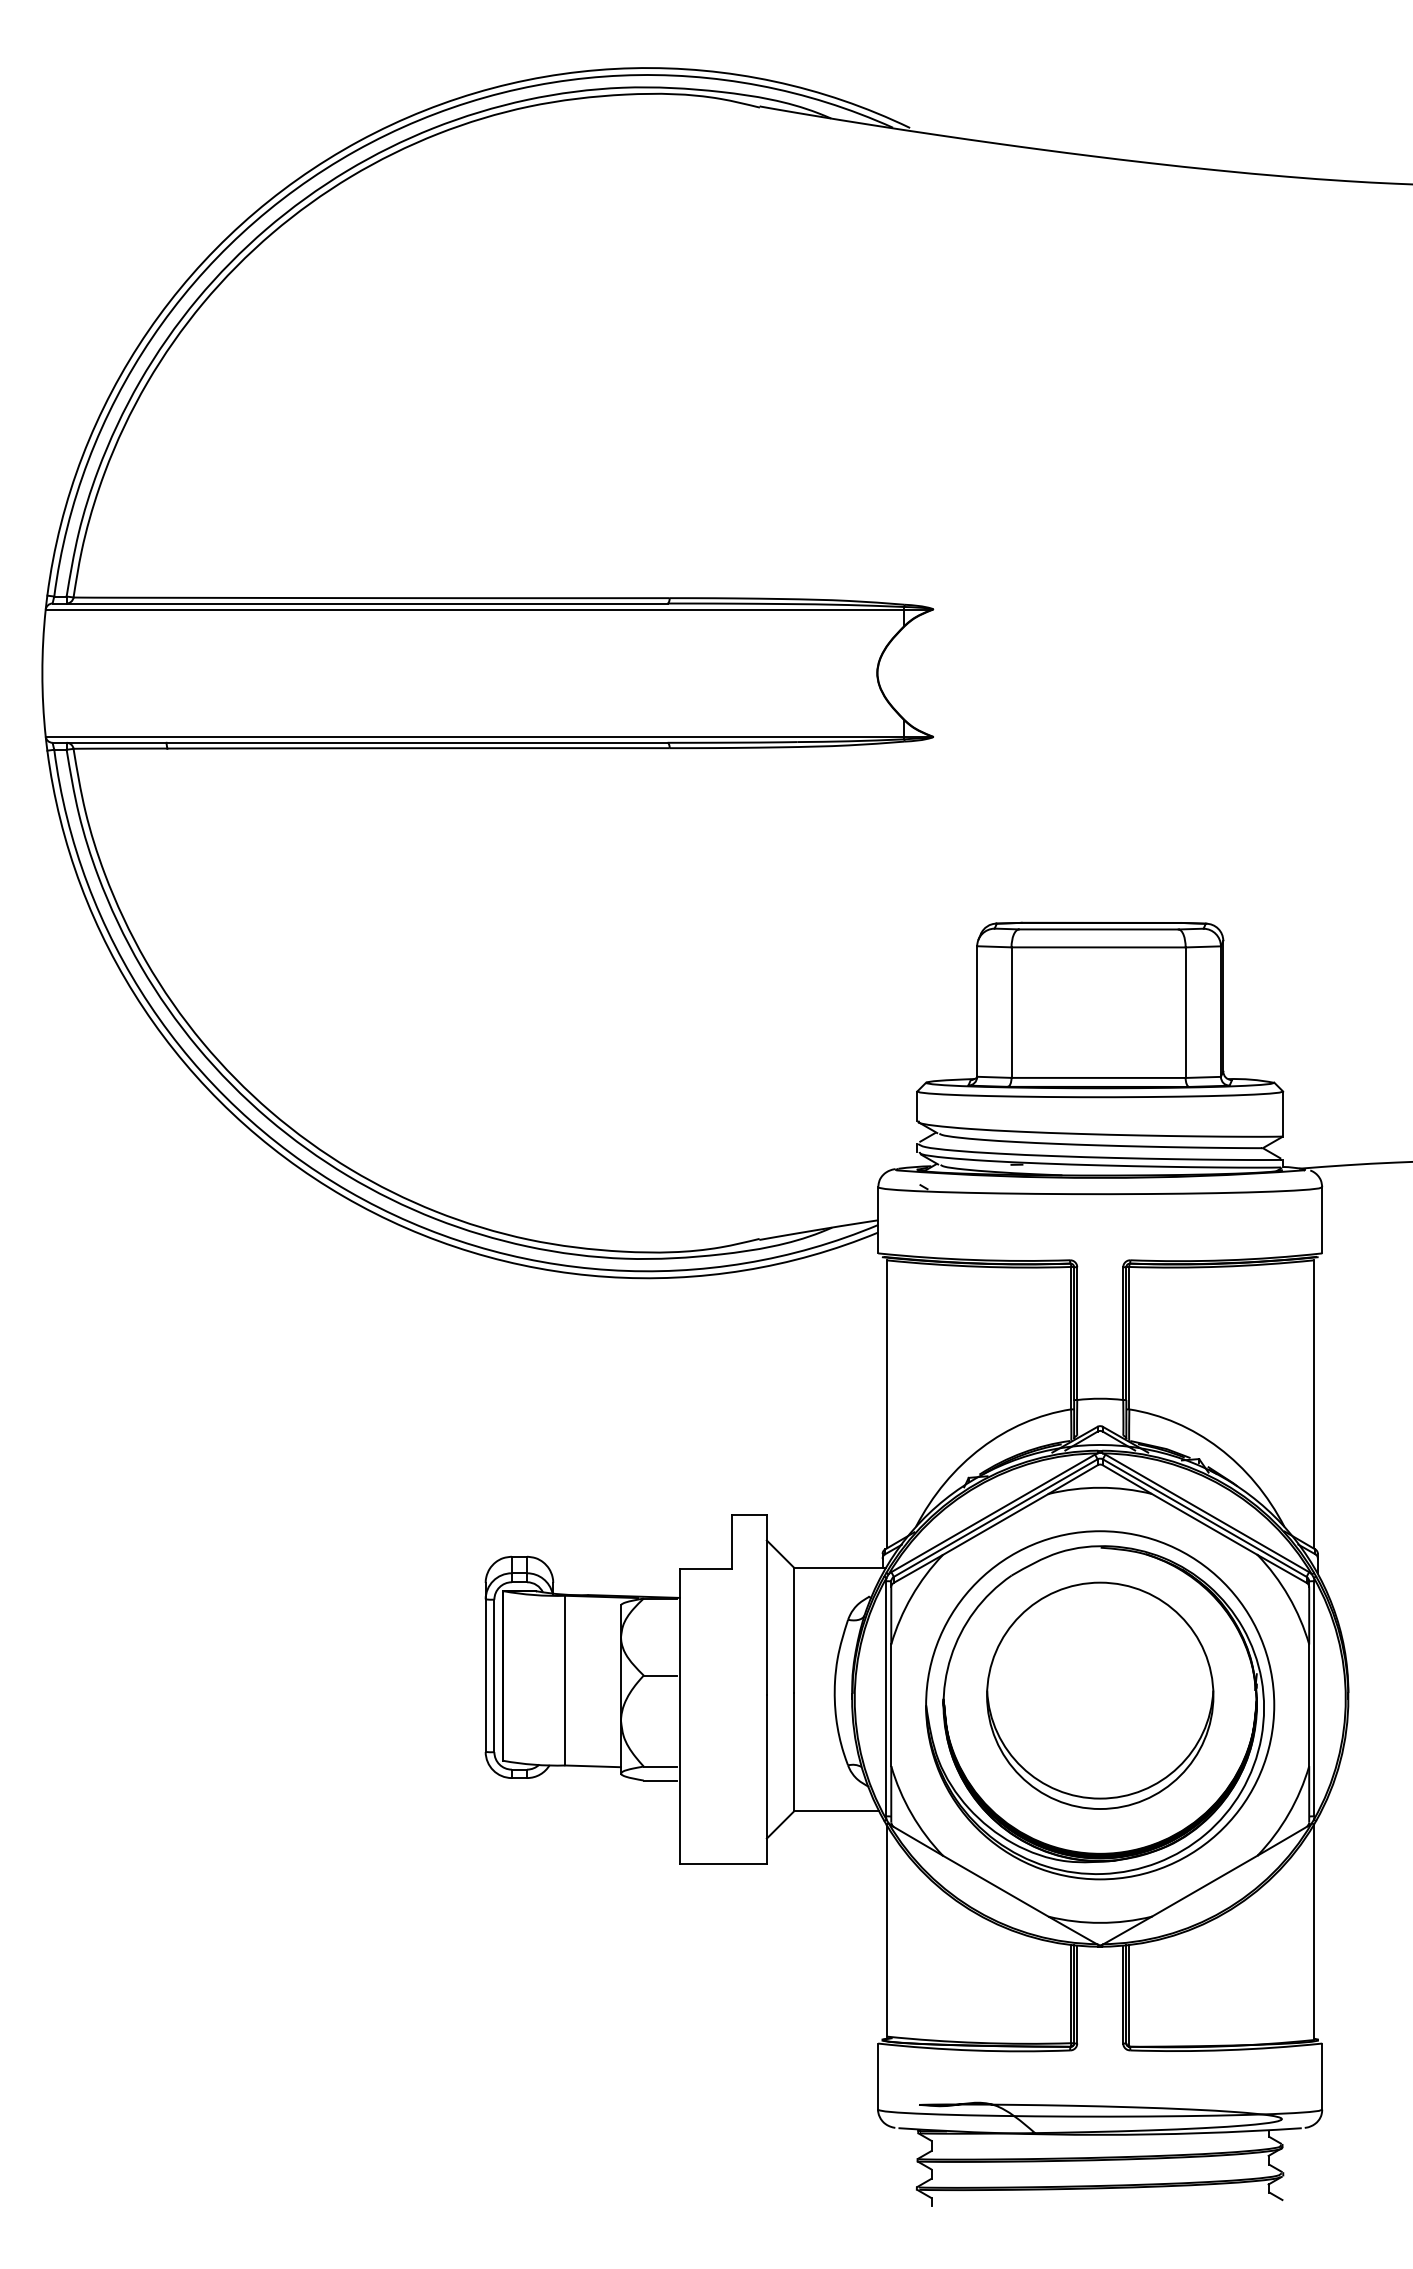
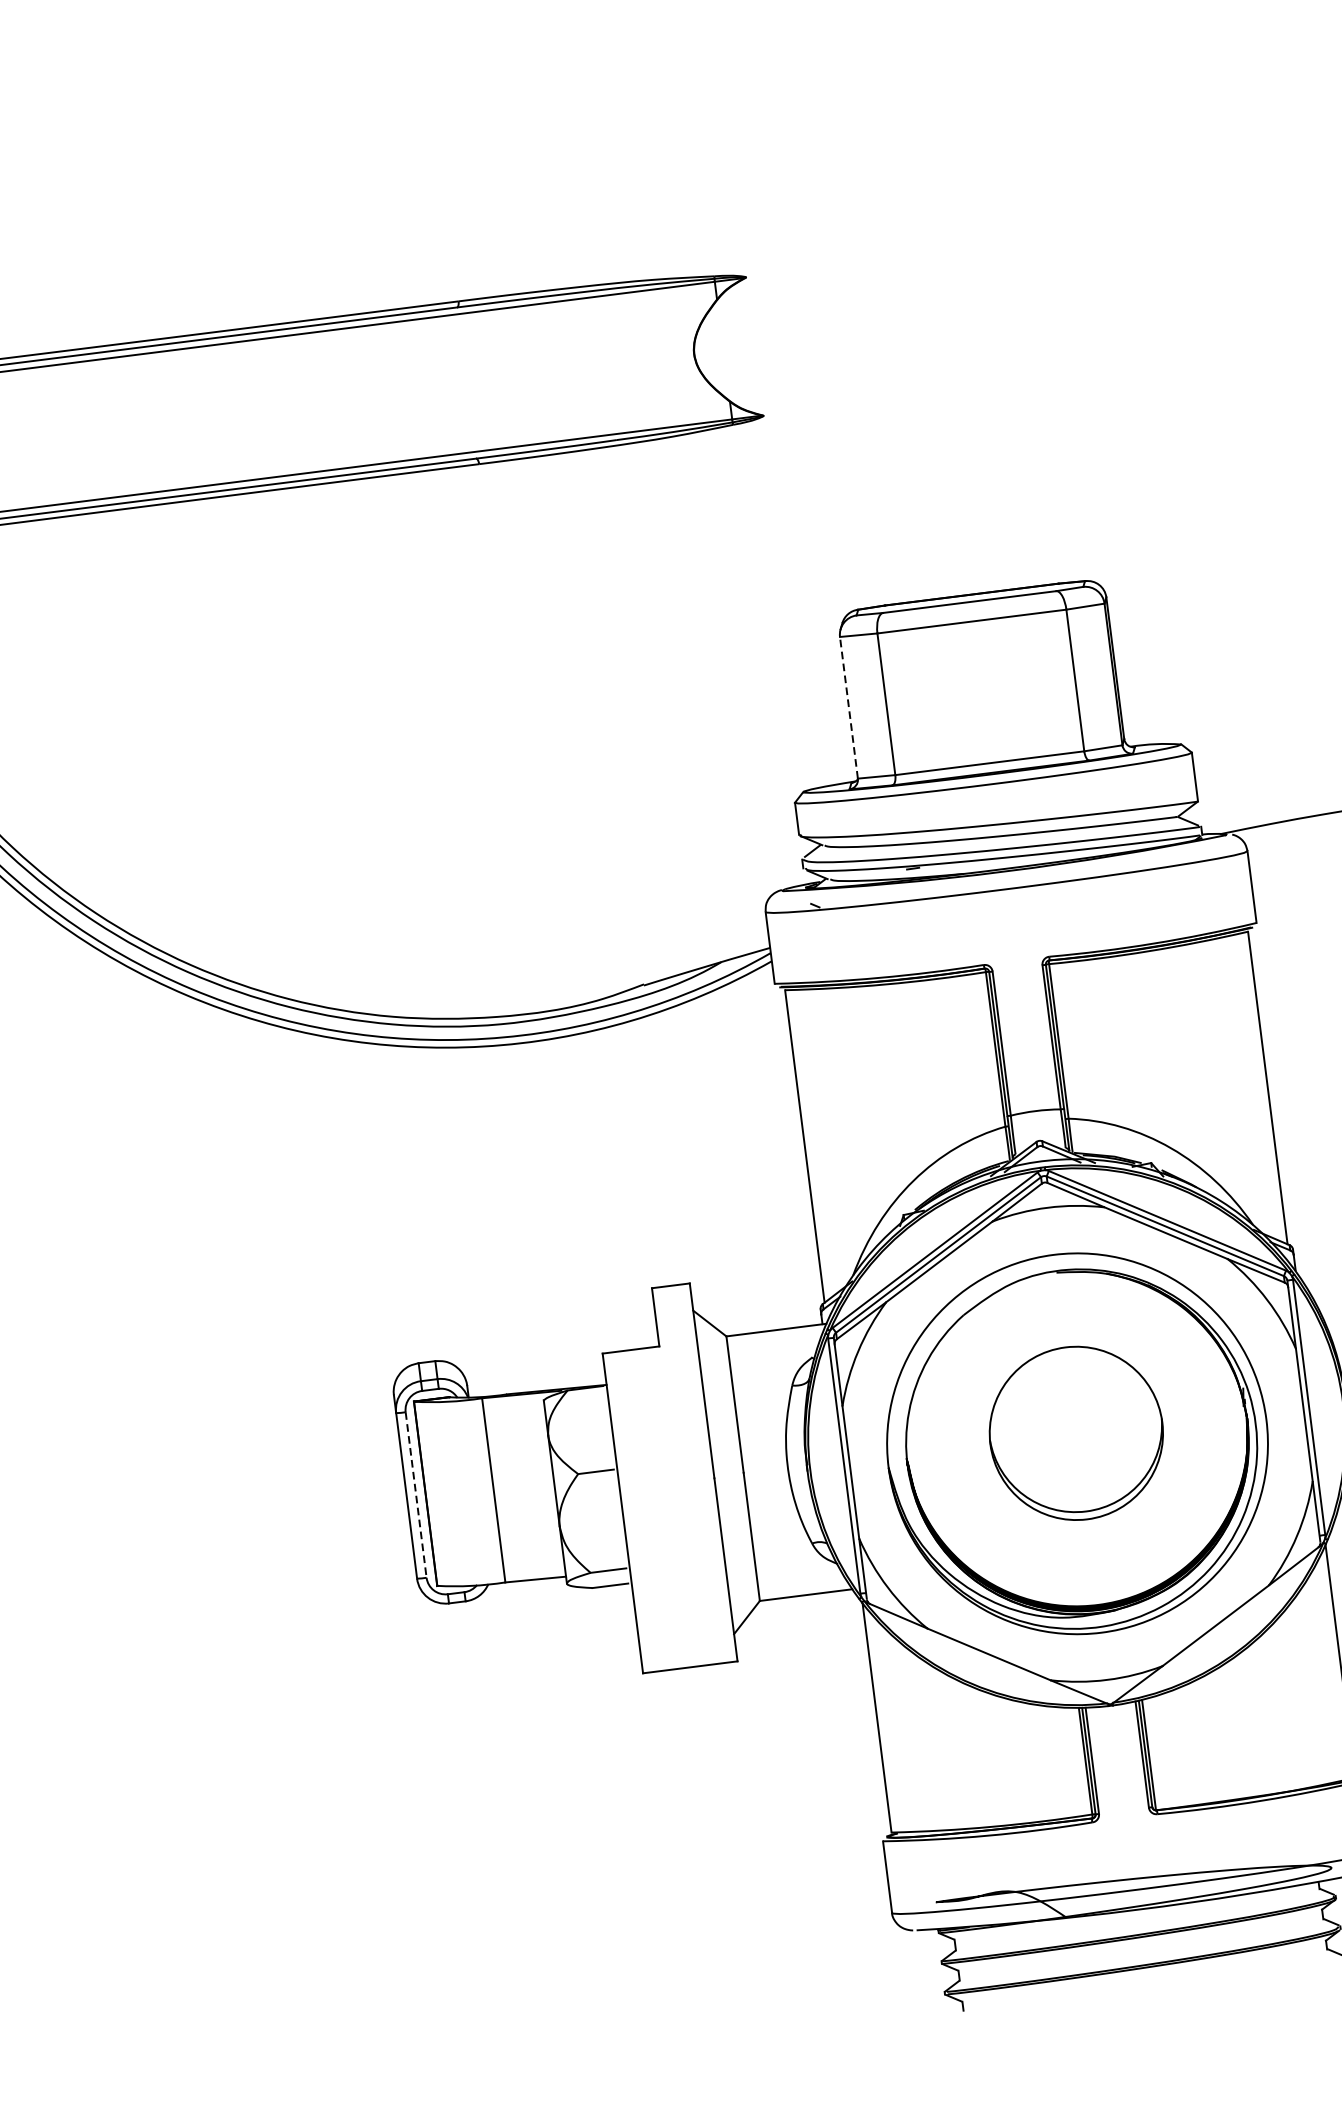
line: (977, 1011) -> (849, 707), solid -> dashed
line: (494, 1676) -> (416, 1495), solid -> dashed
part: (1100, 1695) -> (1076, 1433), size x0.7

